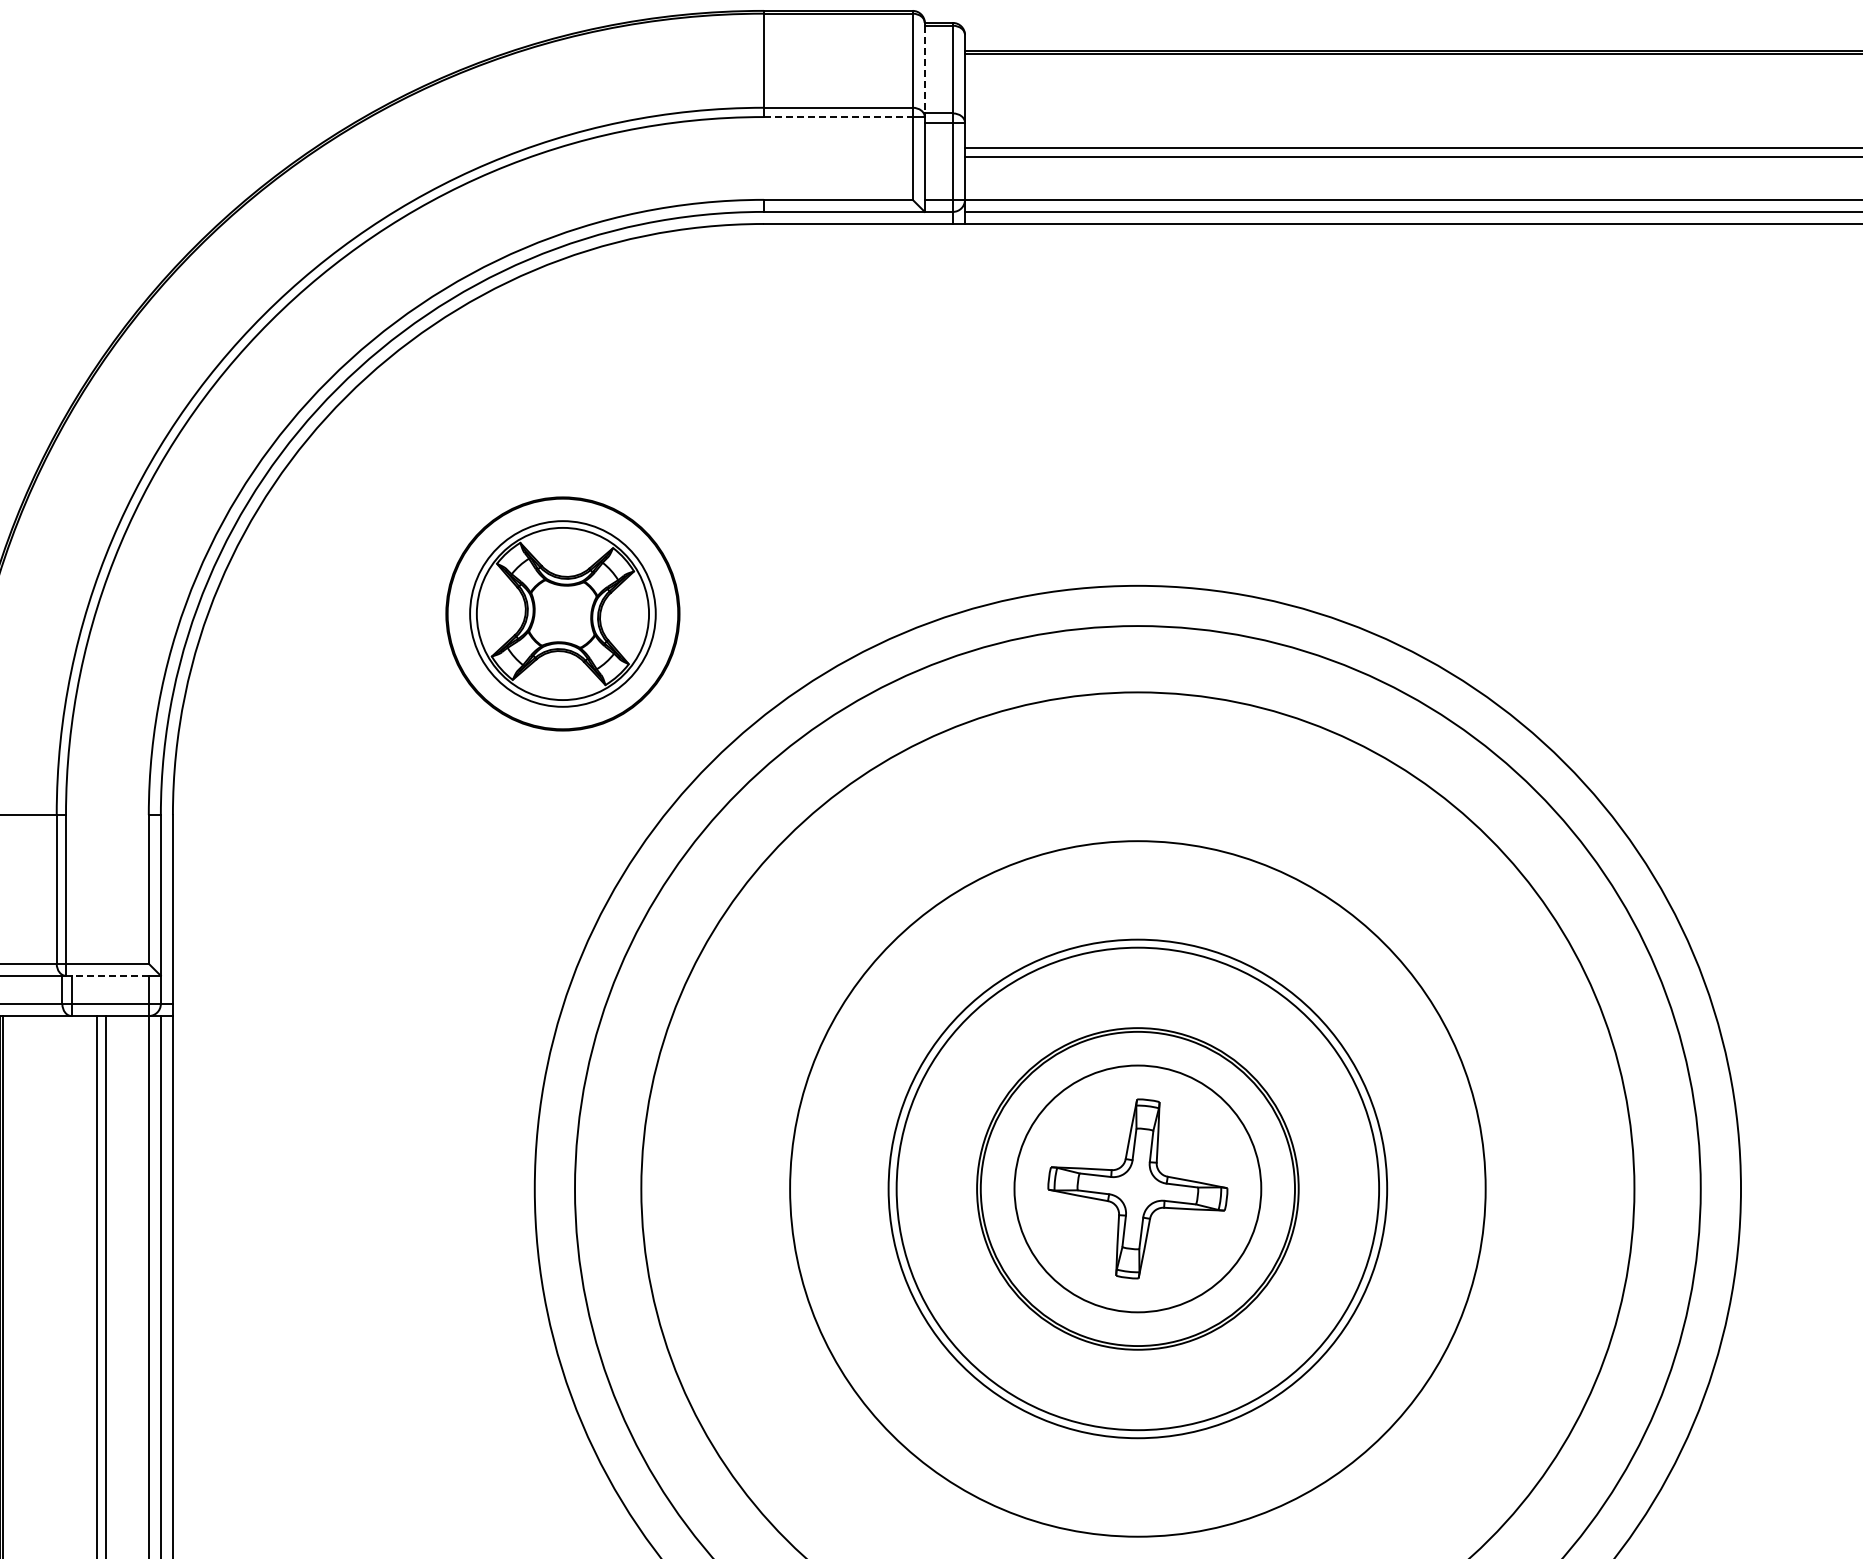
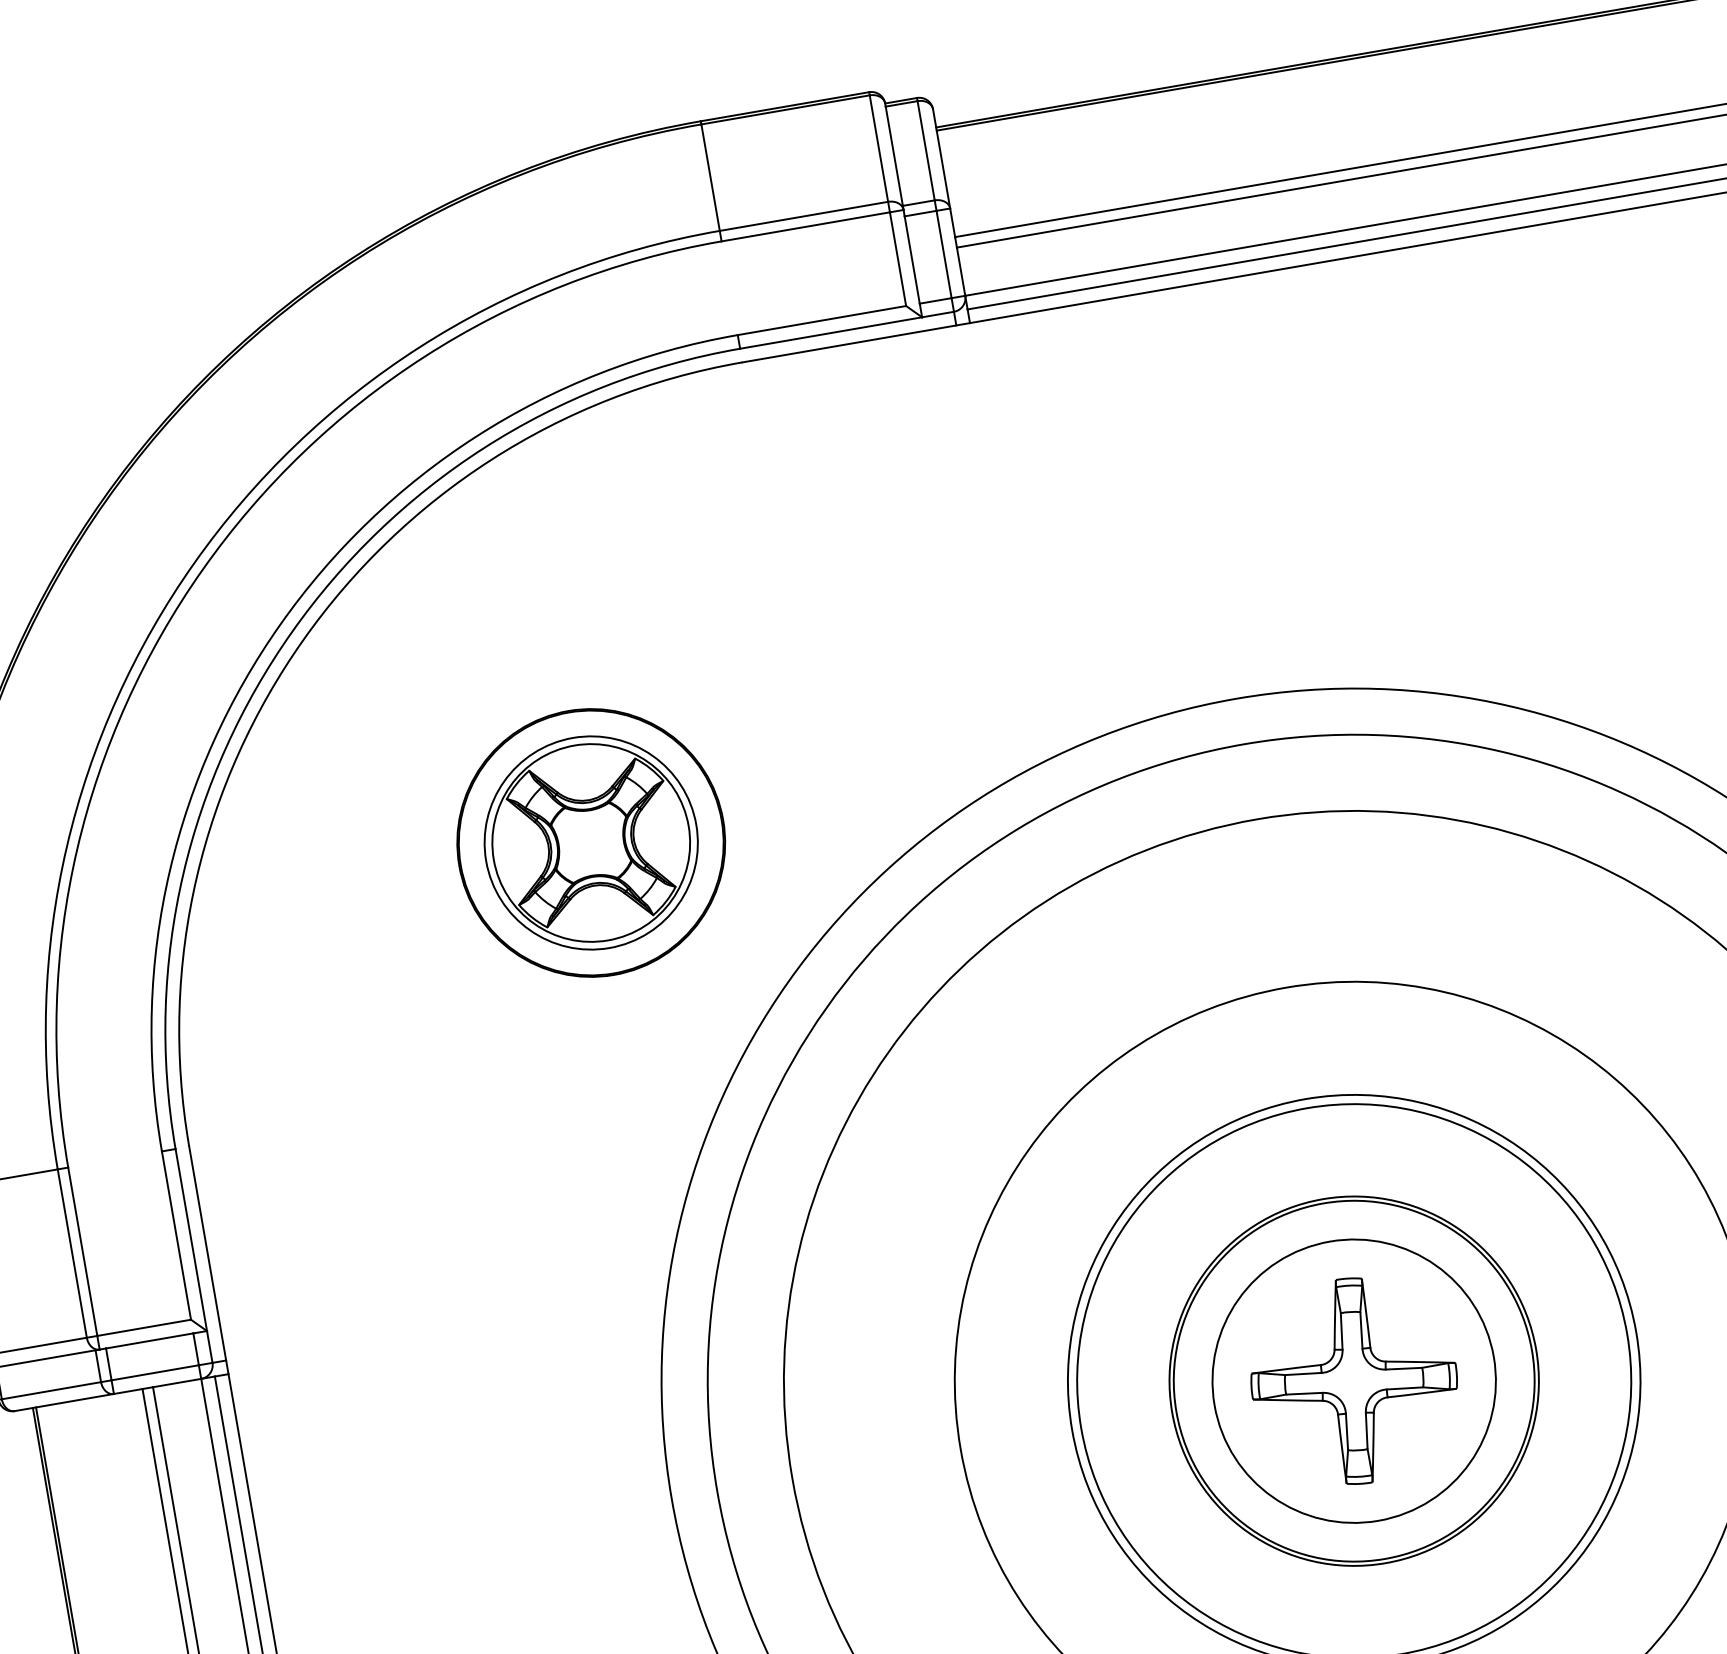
line: (924, 69) -> (893, 156), dashed -> solid
line: (838, 117) -> (806, 227), dashed -> solid
line: (110, 975) -> (149, 1340), dashed -> solid

